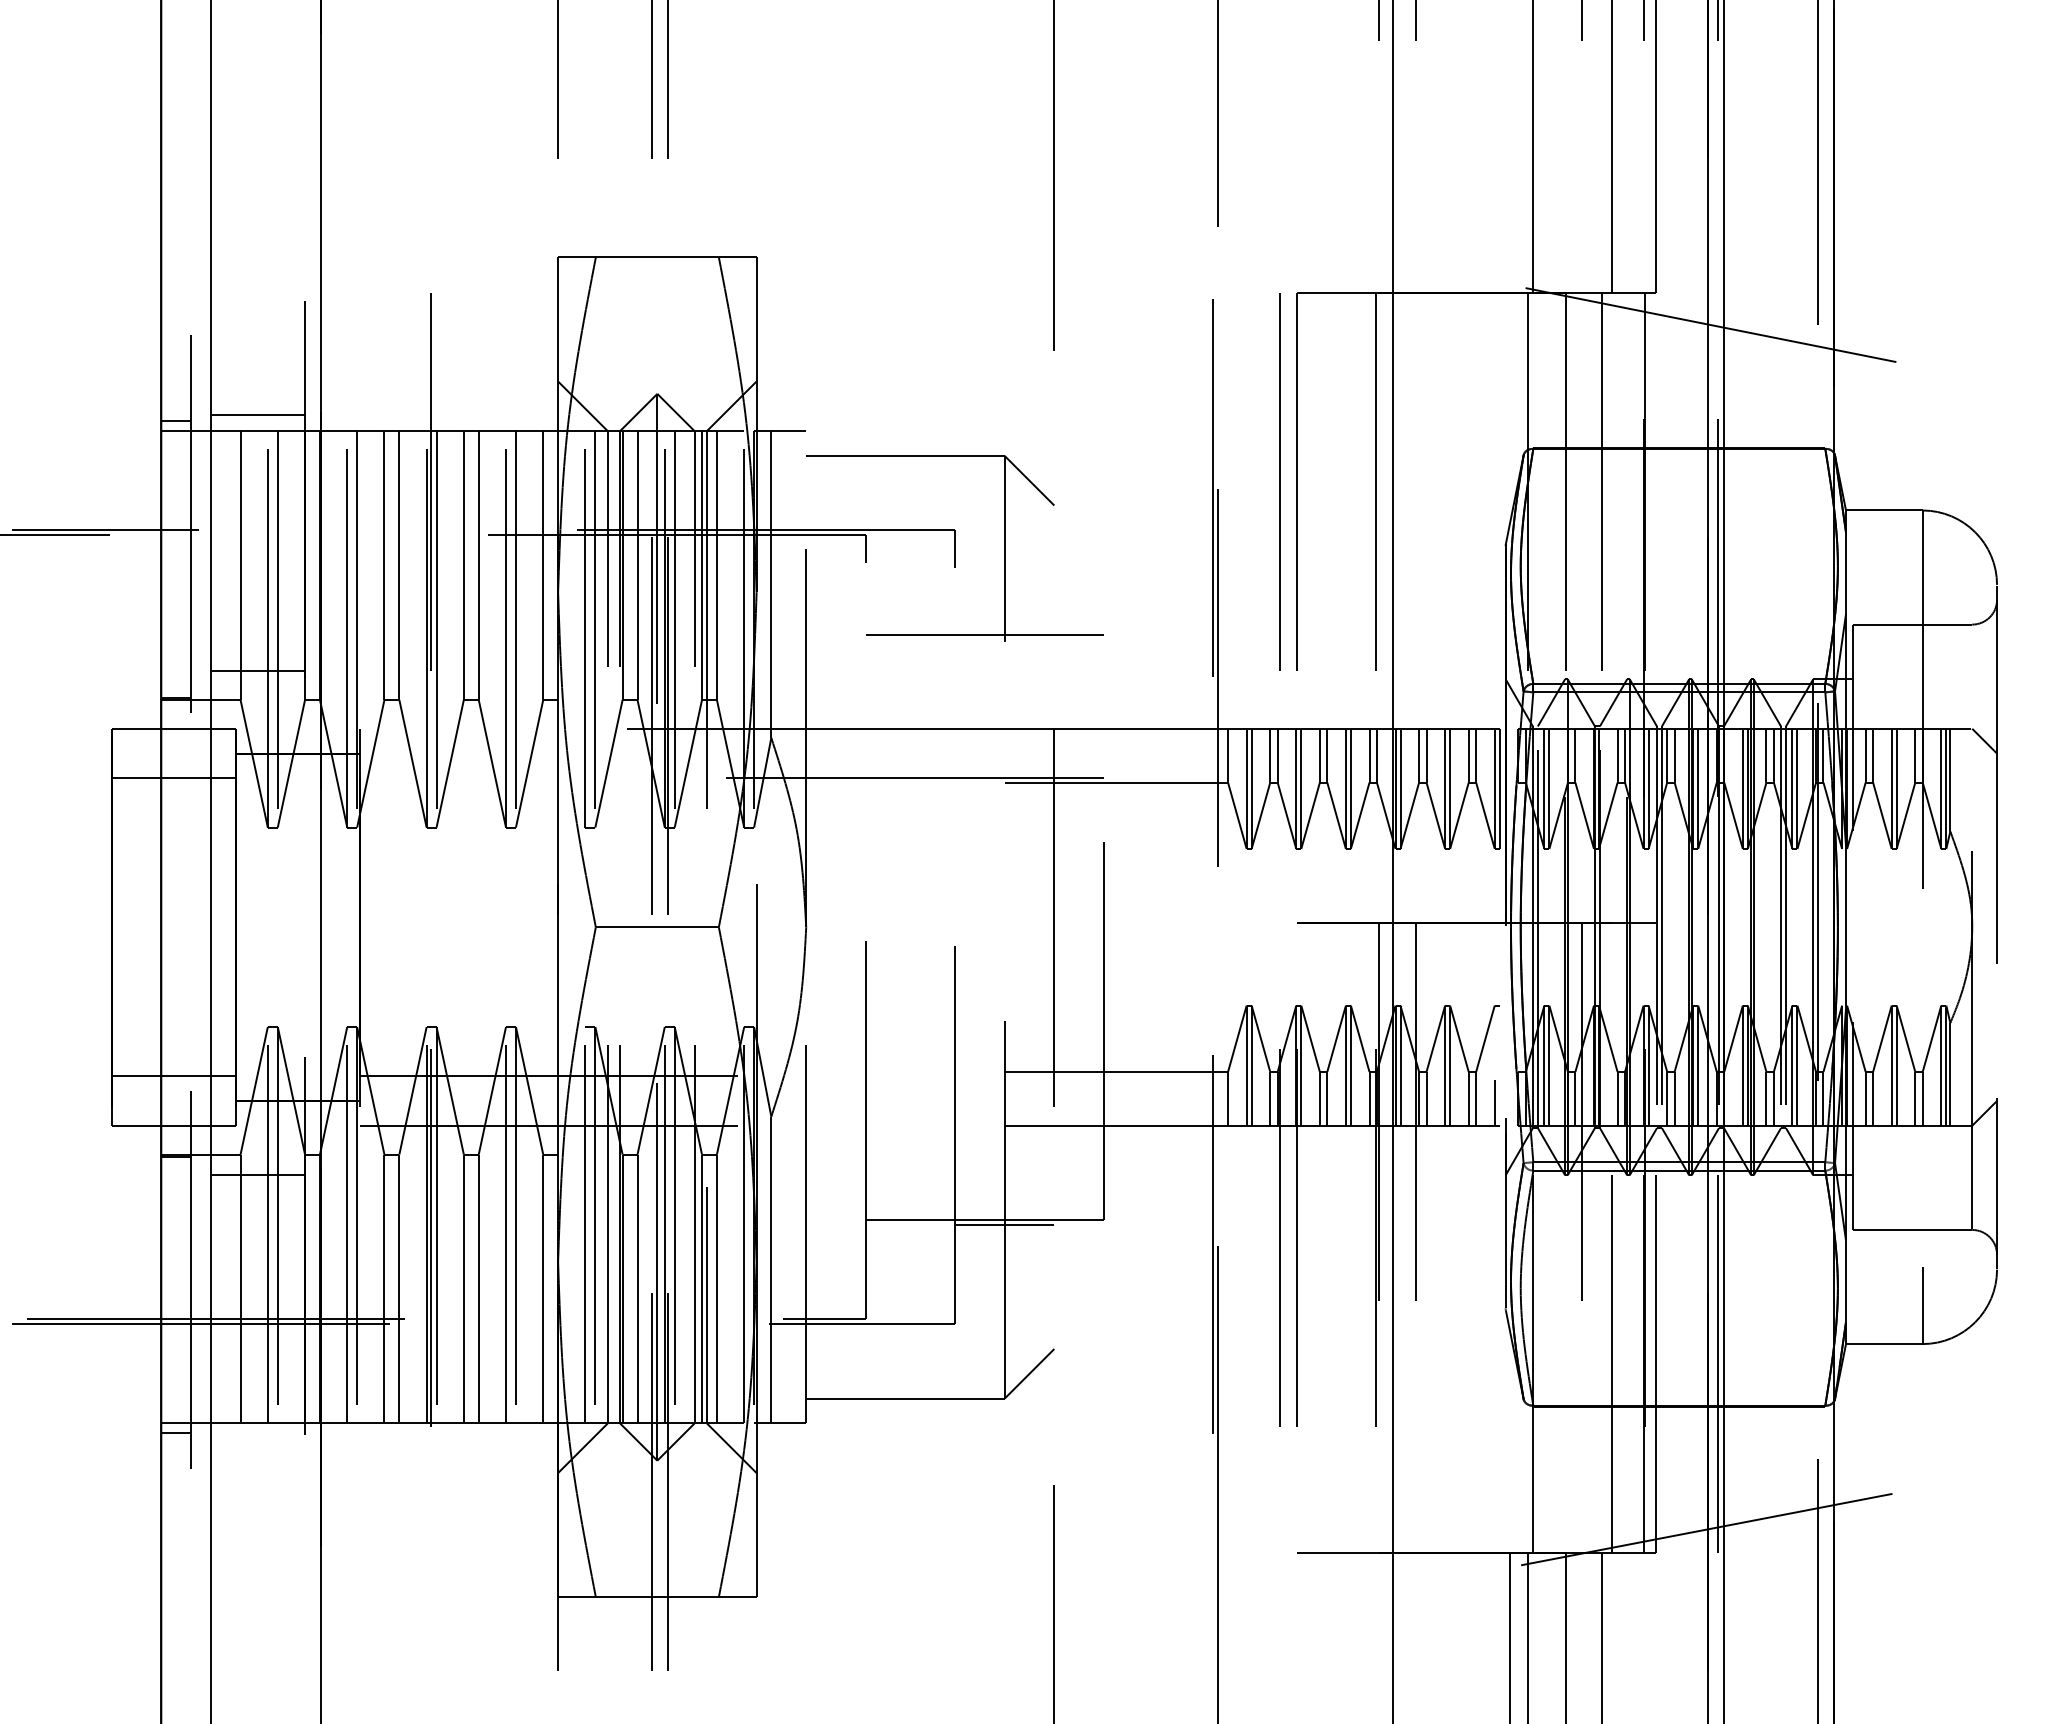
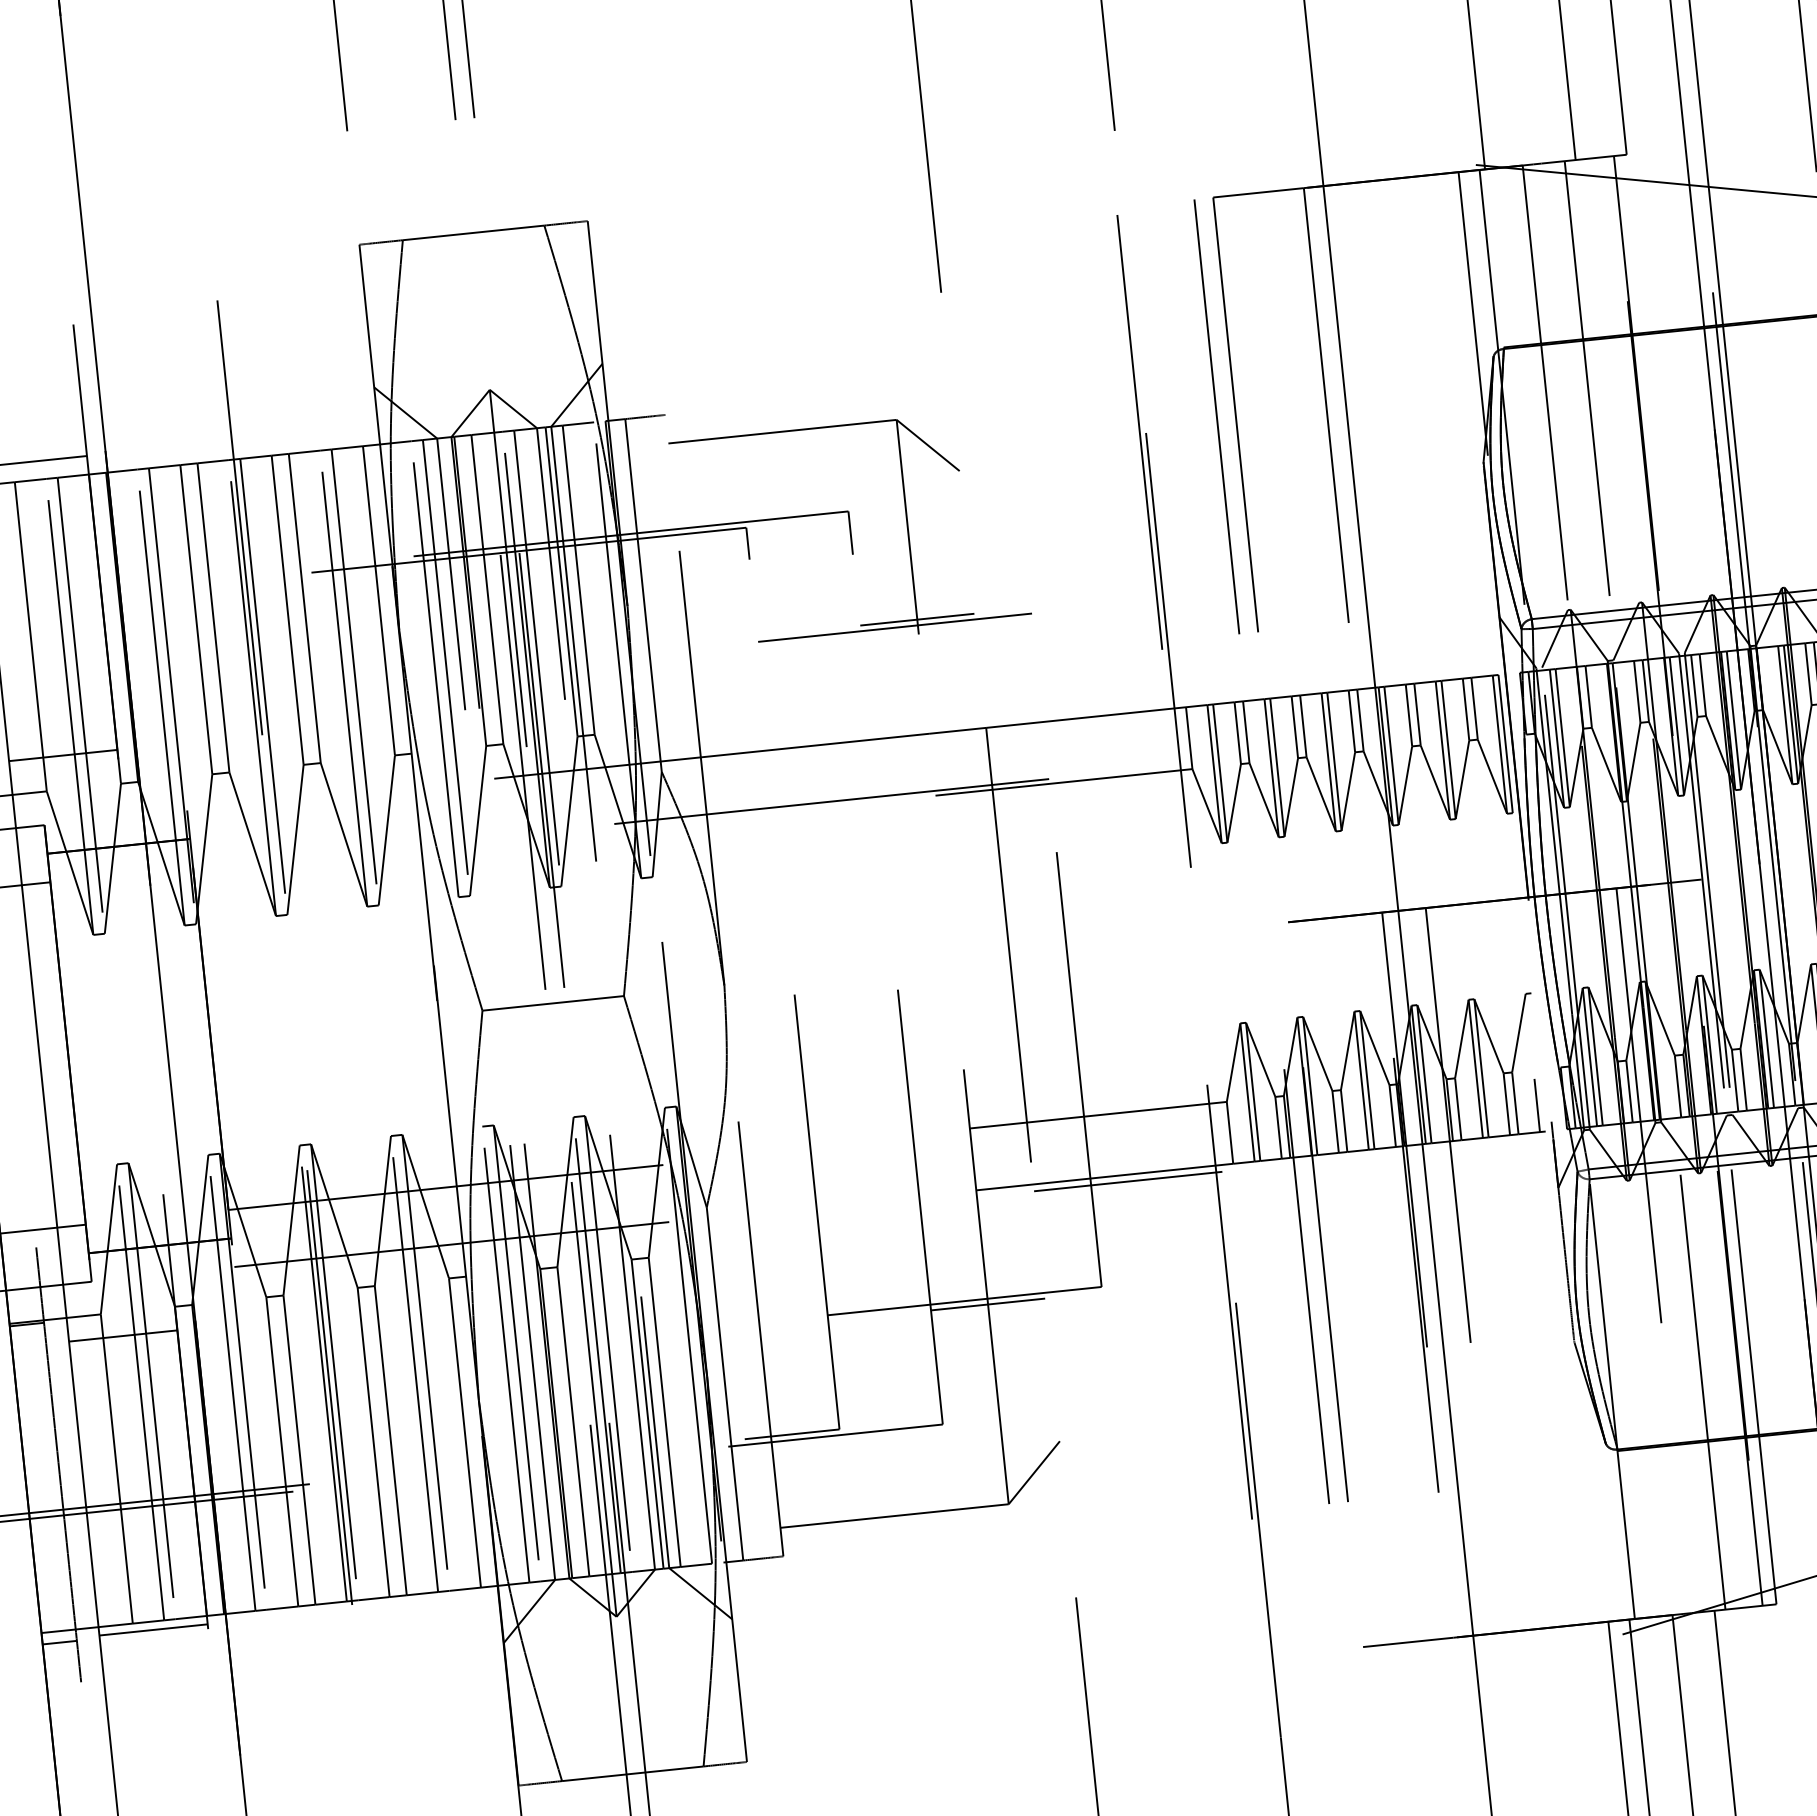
line: (1510, 415) -> (1473, 313), added
line: (1004, 629) -> (917, 619), added
line: (1136, 1131) -> (1128, 1181), added
line: (257, 1430) -> (153, 1629), added

